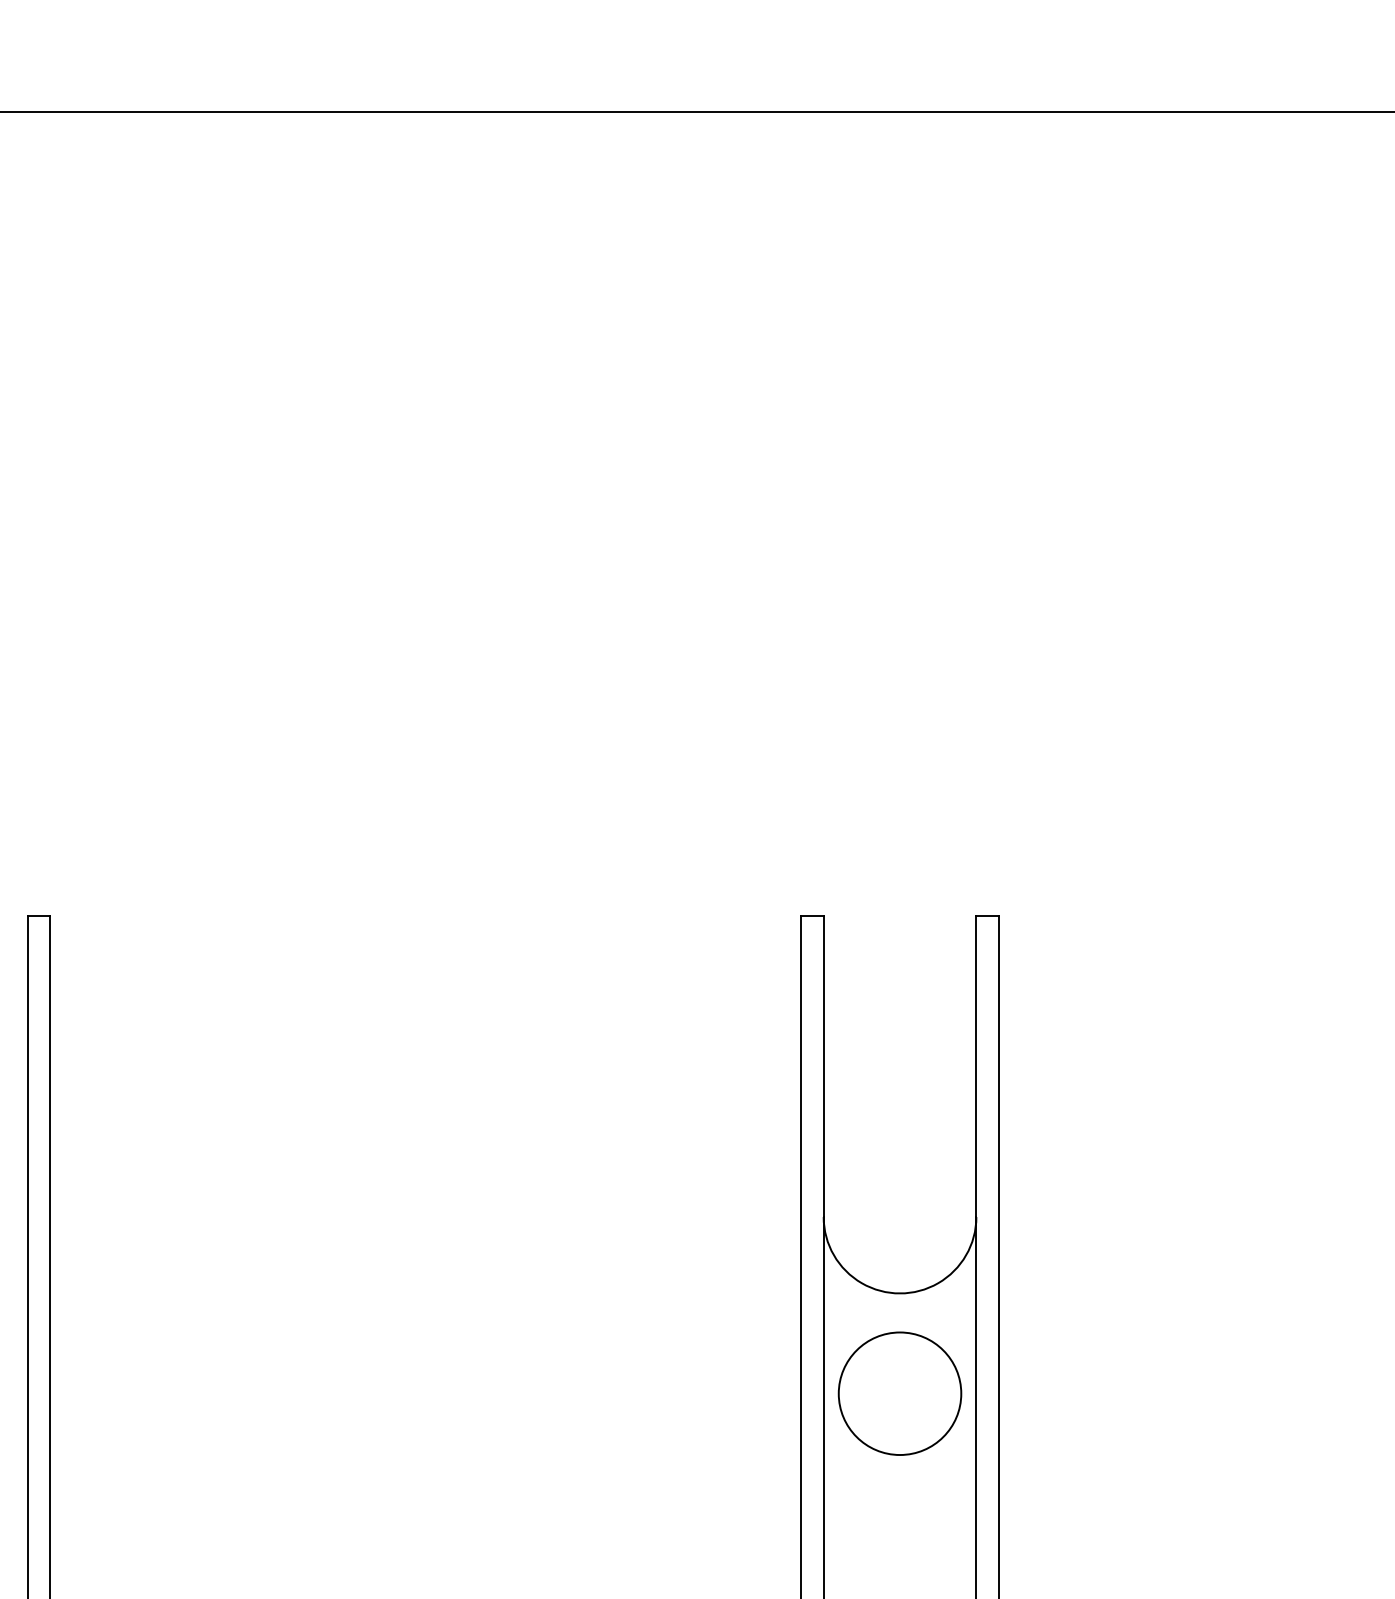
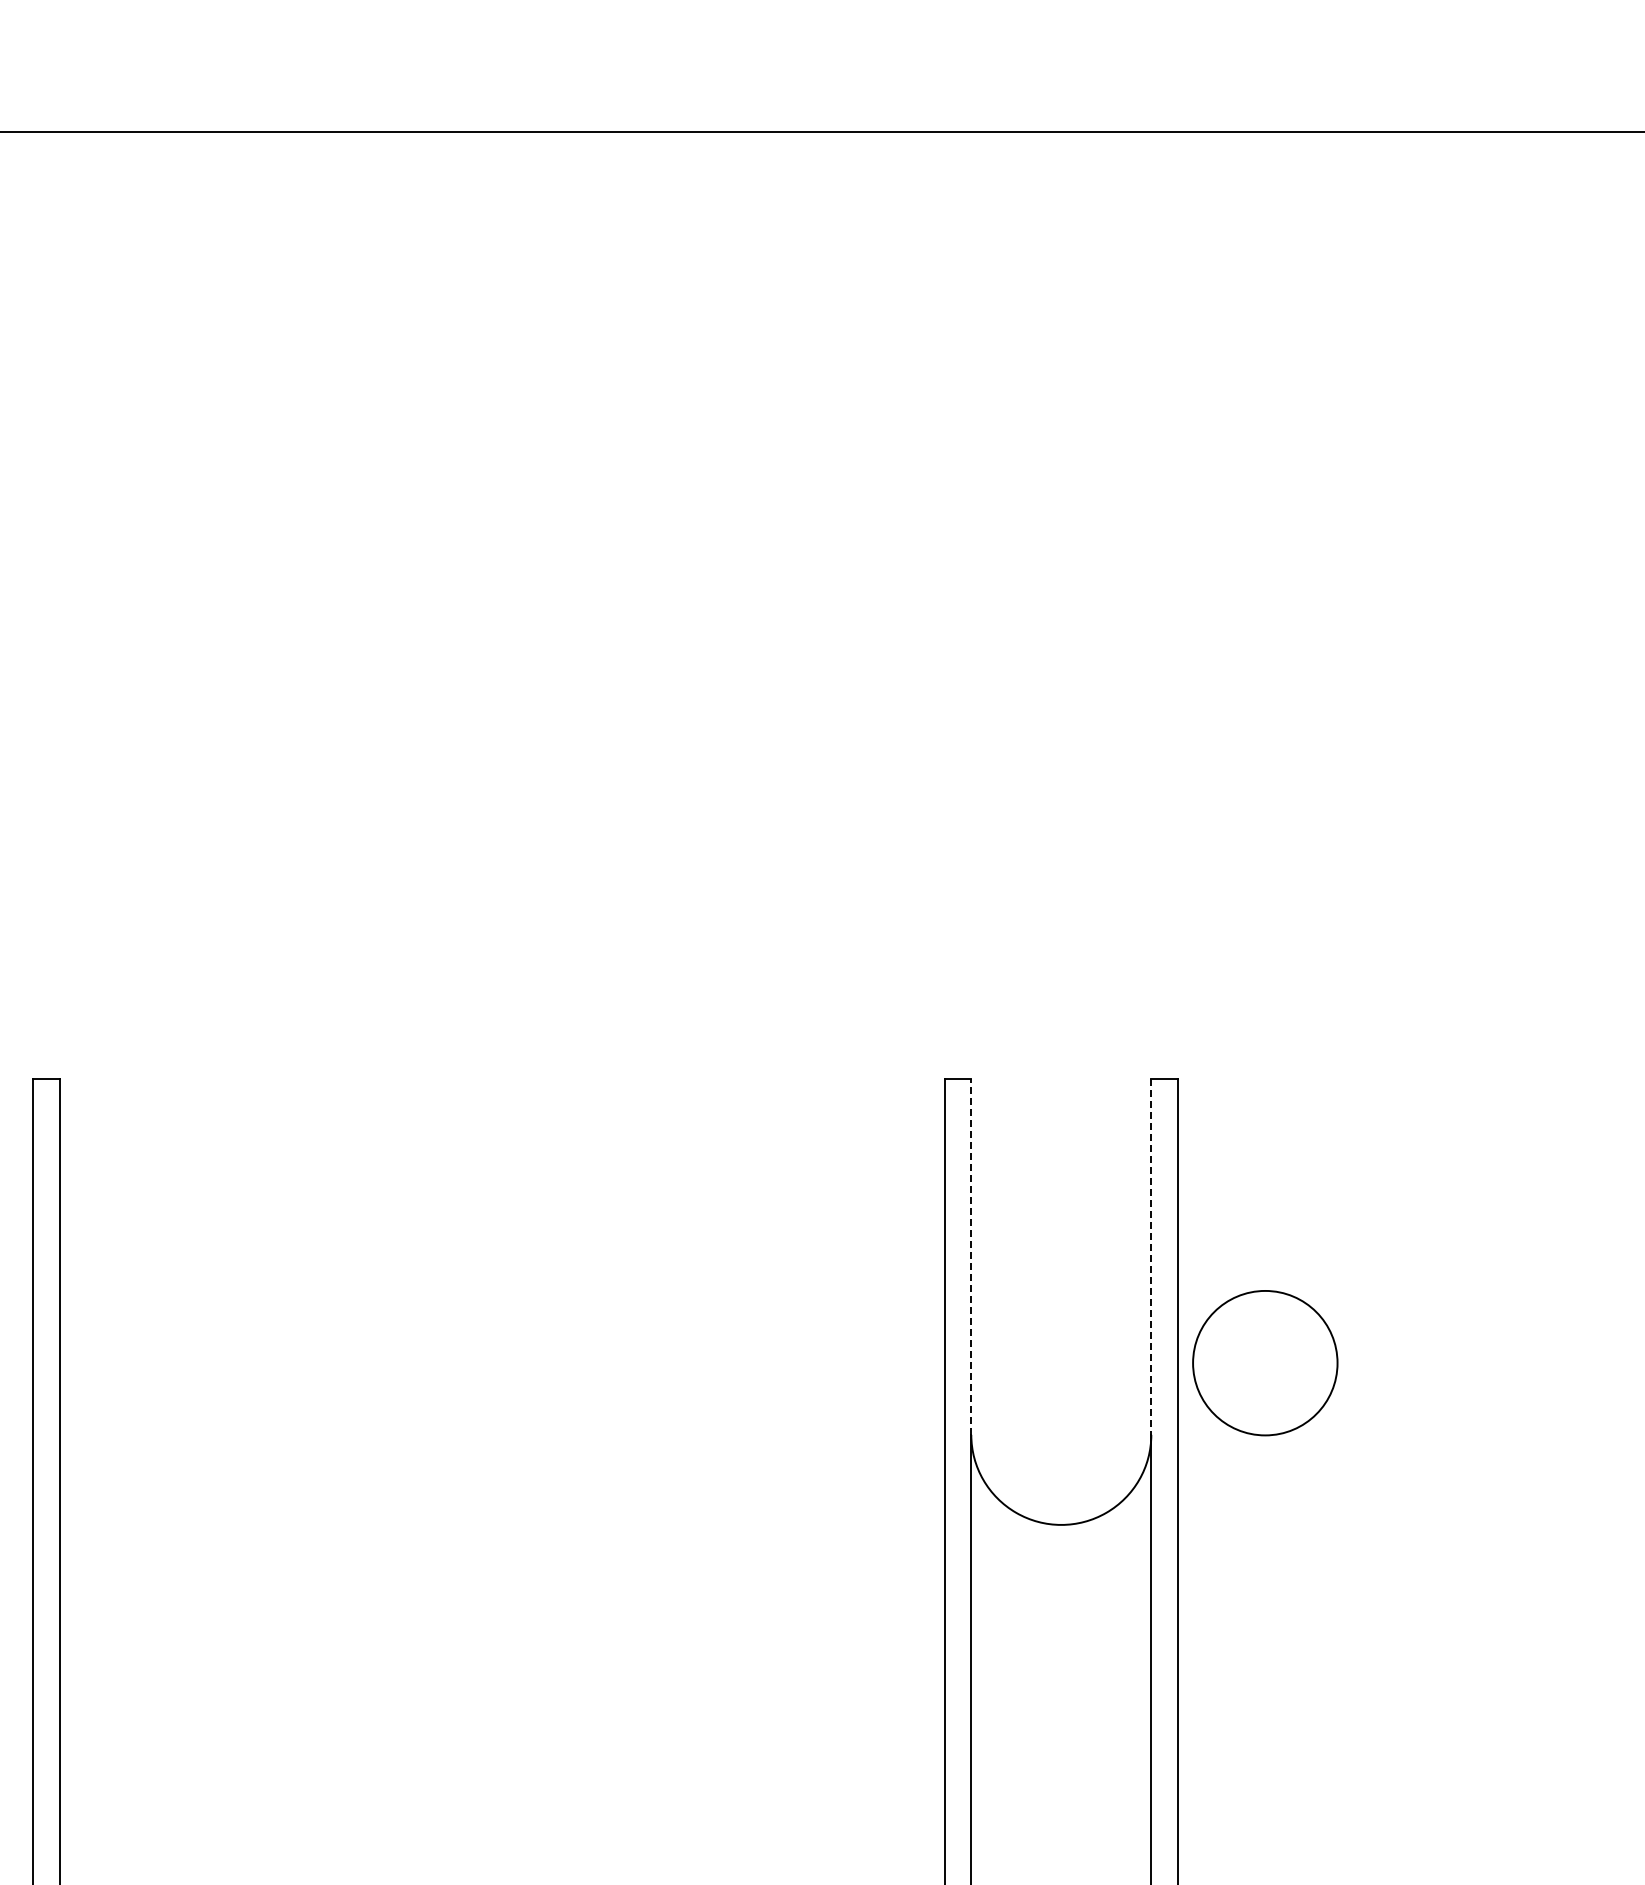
line: (823, 1066) -> (971, 1257), solid -> dashed
line: (976, 1066) -> (1151, 1257), solid -> dashed
circle: (900, 1394) -> (1265, 1363), moved

